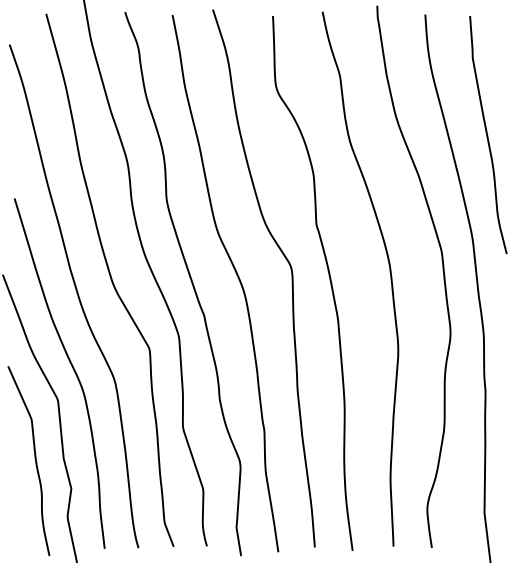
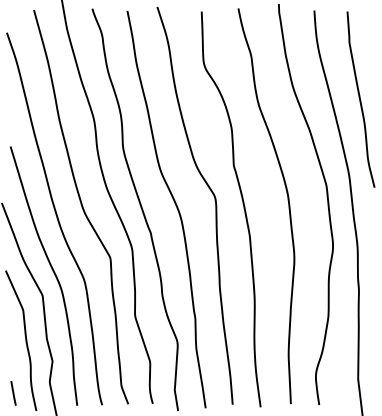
line: (18, 531) -> (13, 392), added

